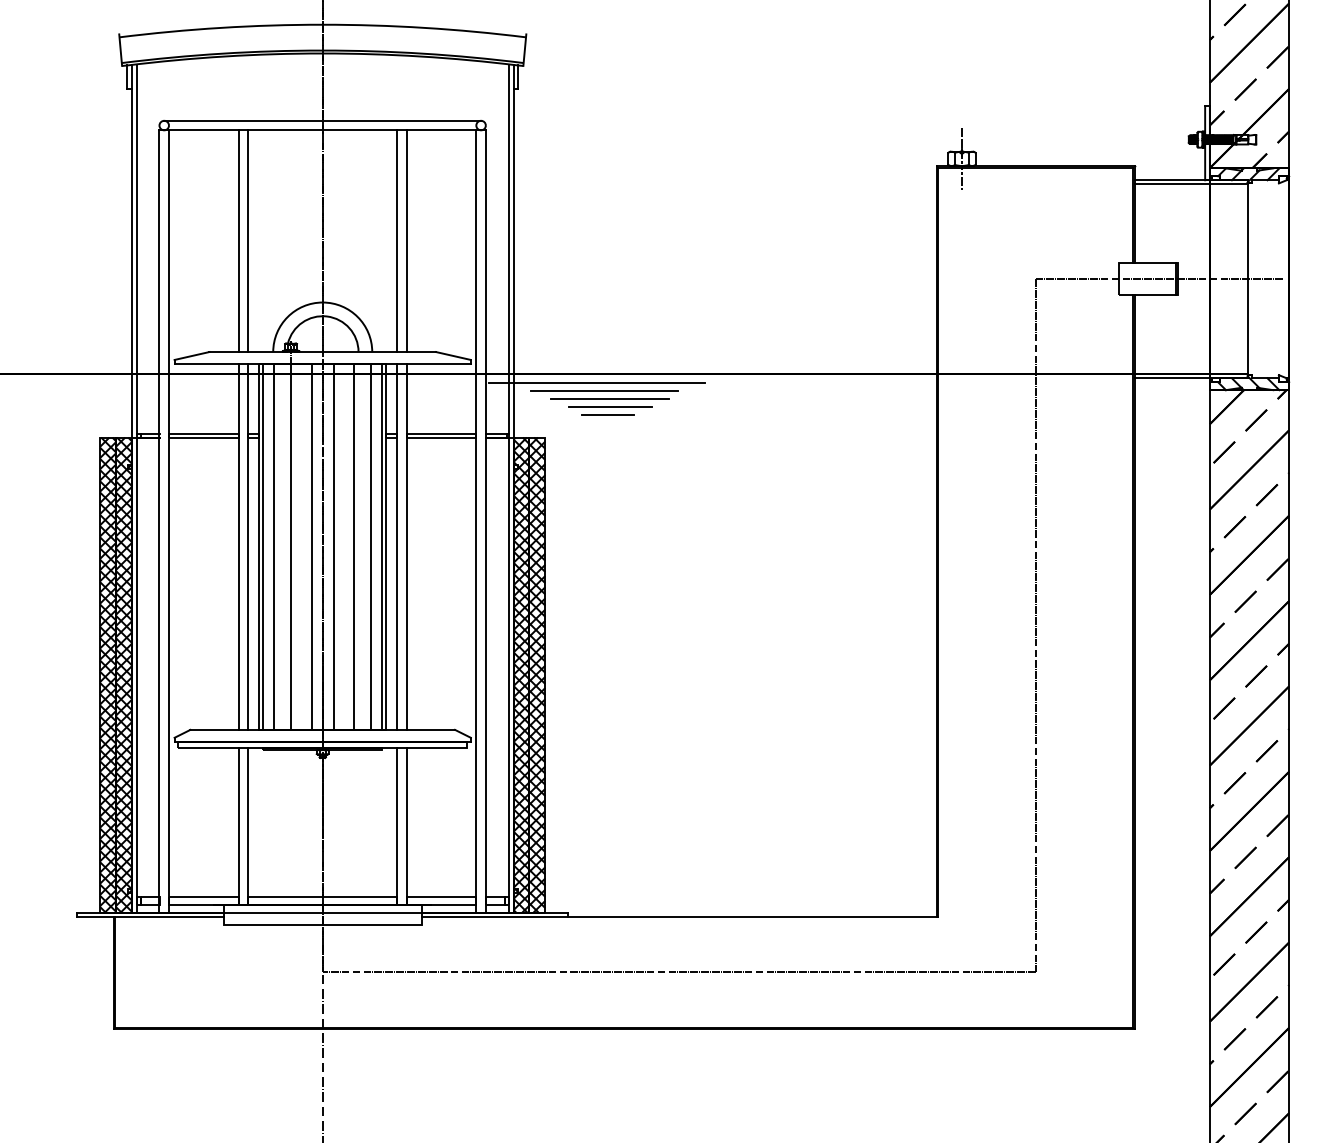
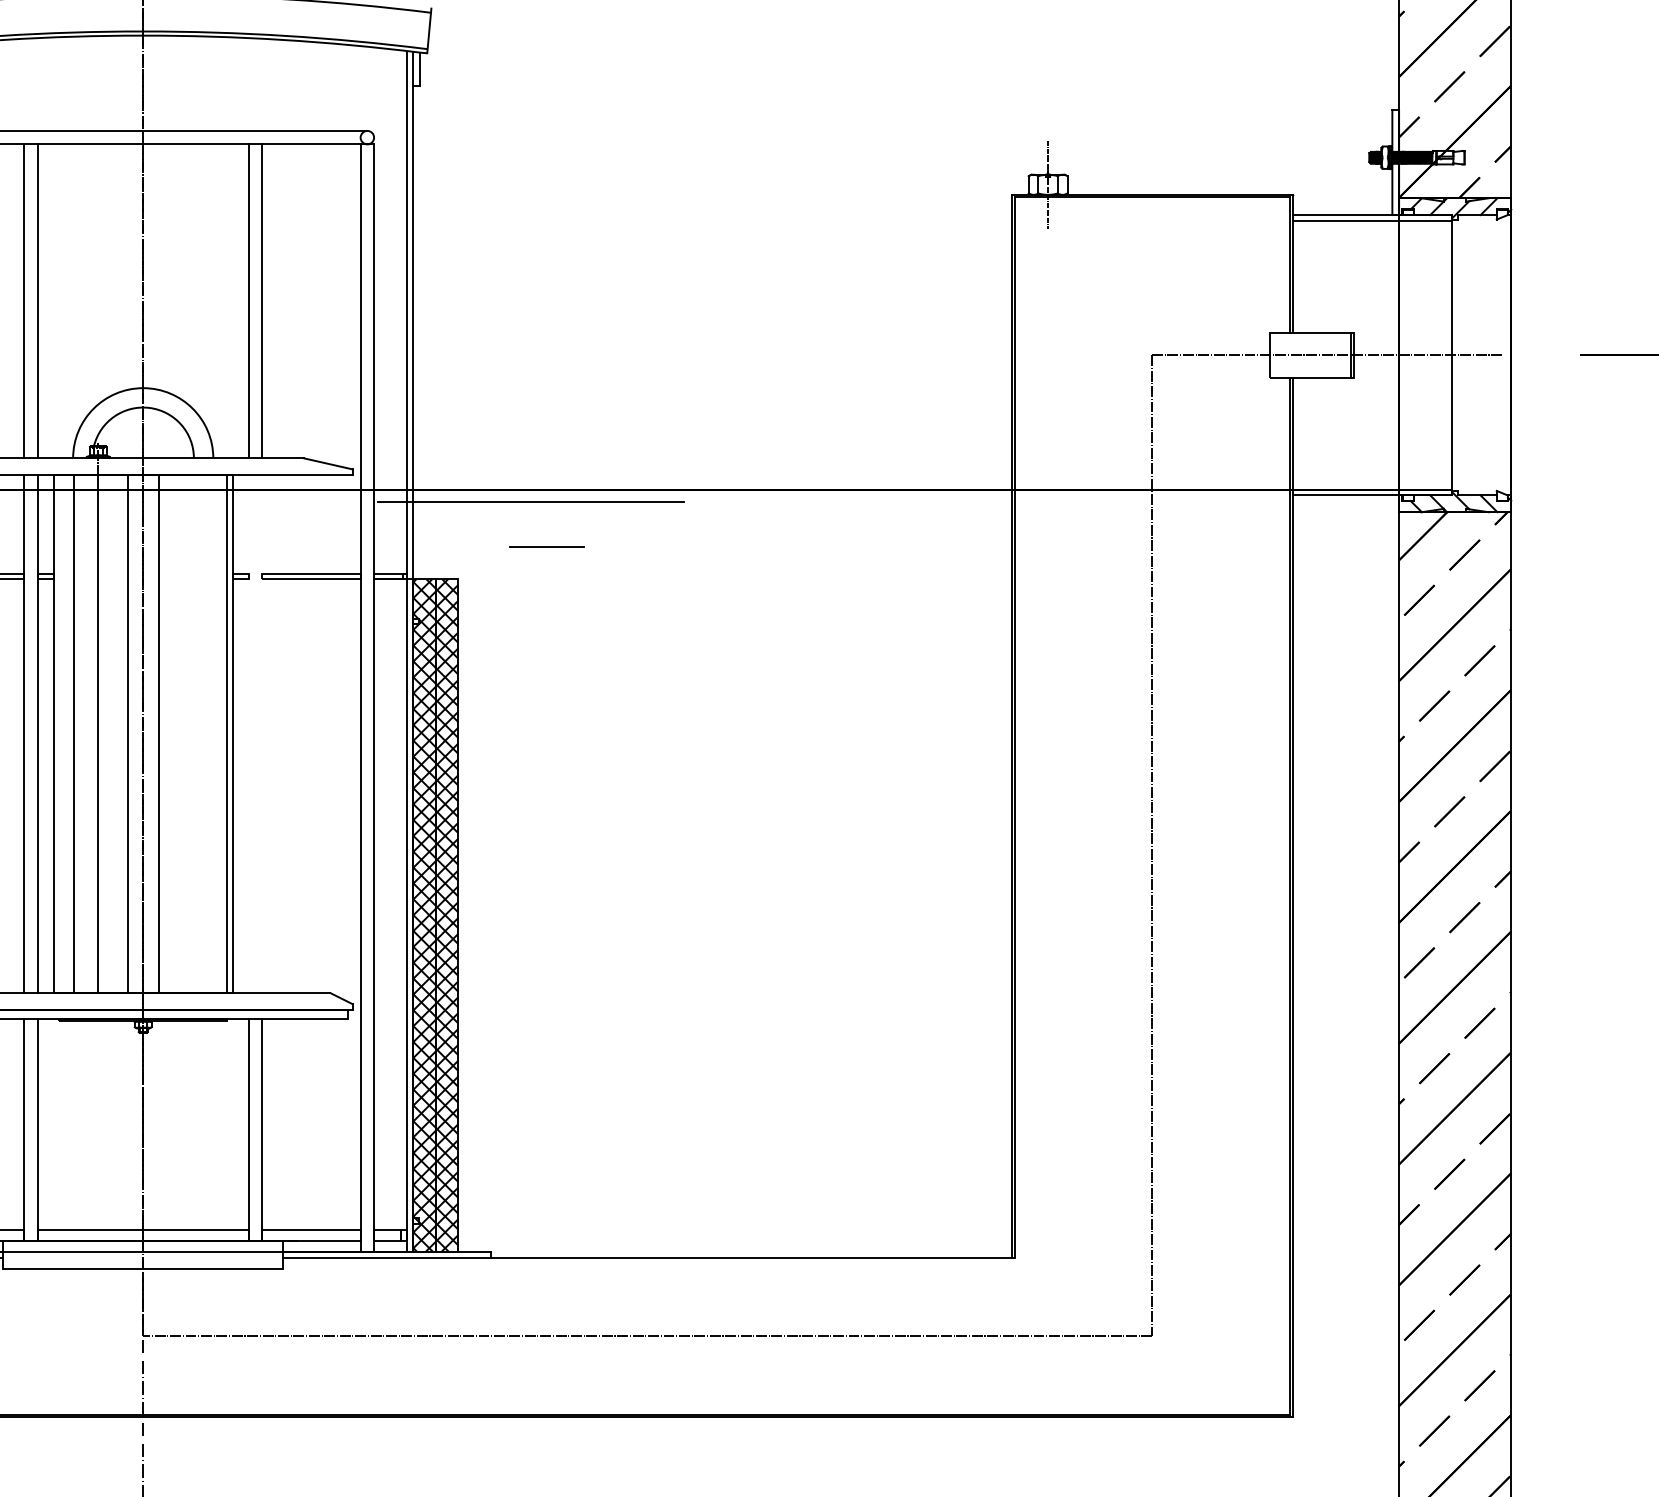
line: (604, 390) -> (542, 512), removed
line: (610, 398) -> (550, 524), removed
line: (610, 406) -> (550, 535), removed
line: (263, 546) -> (59, 733), removed
line: (354, 546) -> (188, 733), removed
line: (371, 546) -> (212, 733), removed
line: (397, 546) -> (249, 733), removed
line: (406, 546) -> (261, 733), removed

